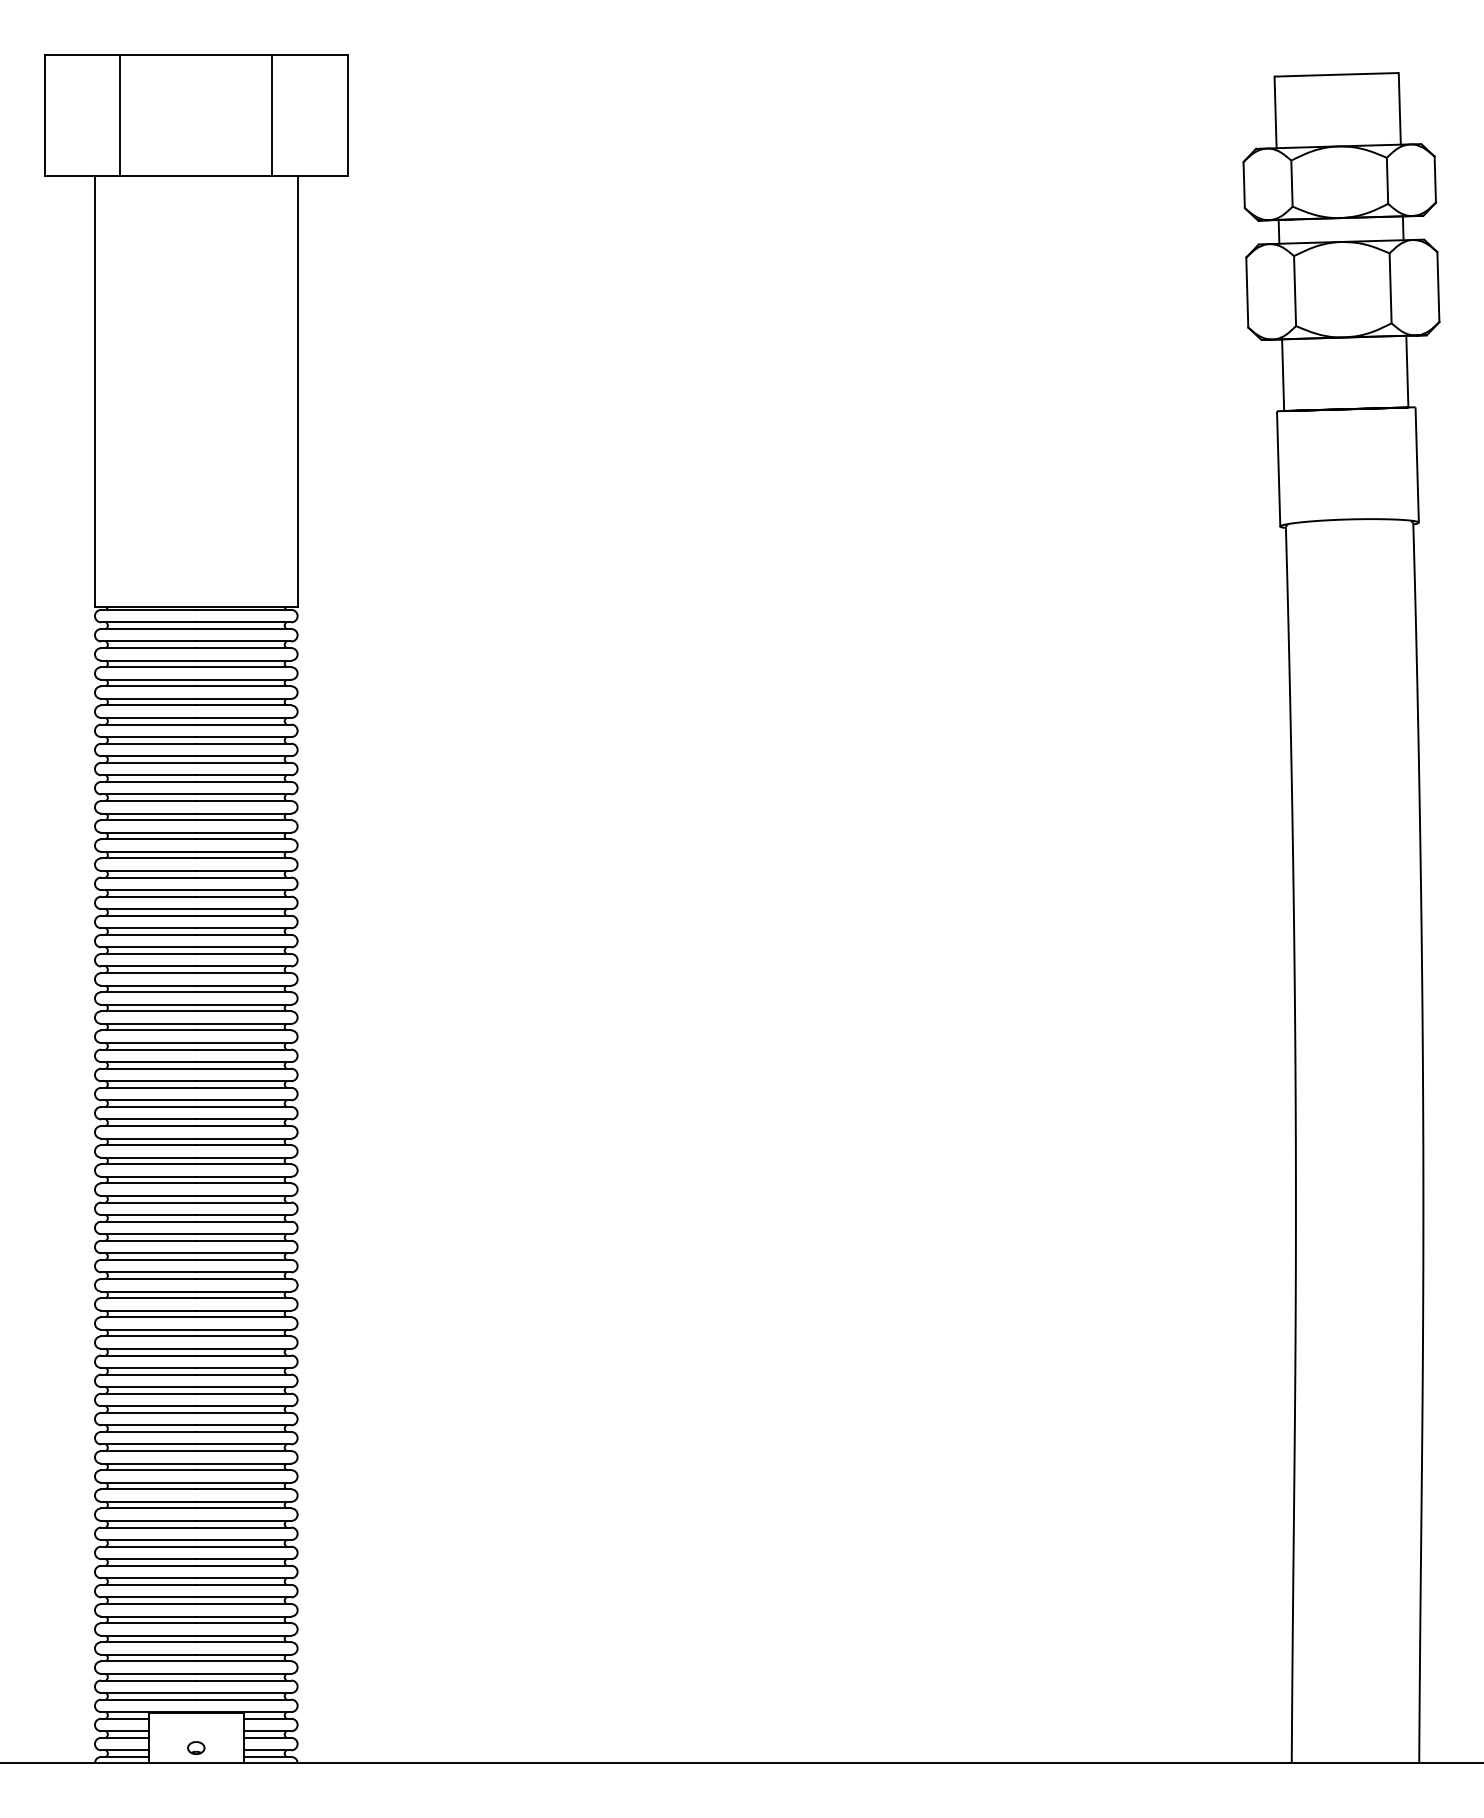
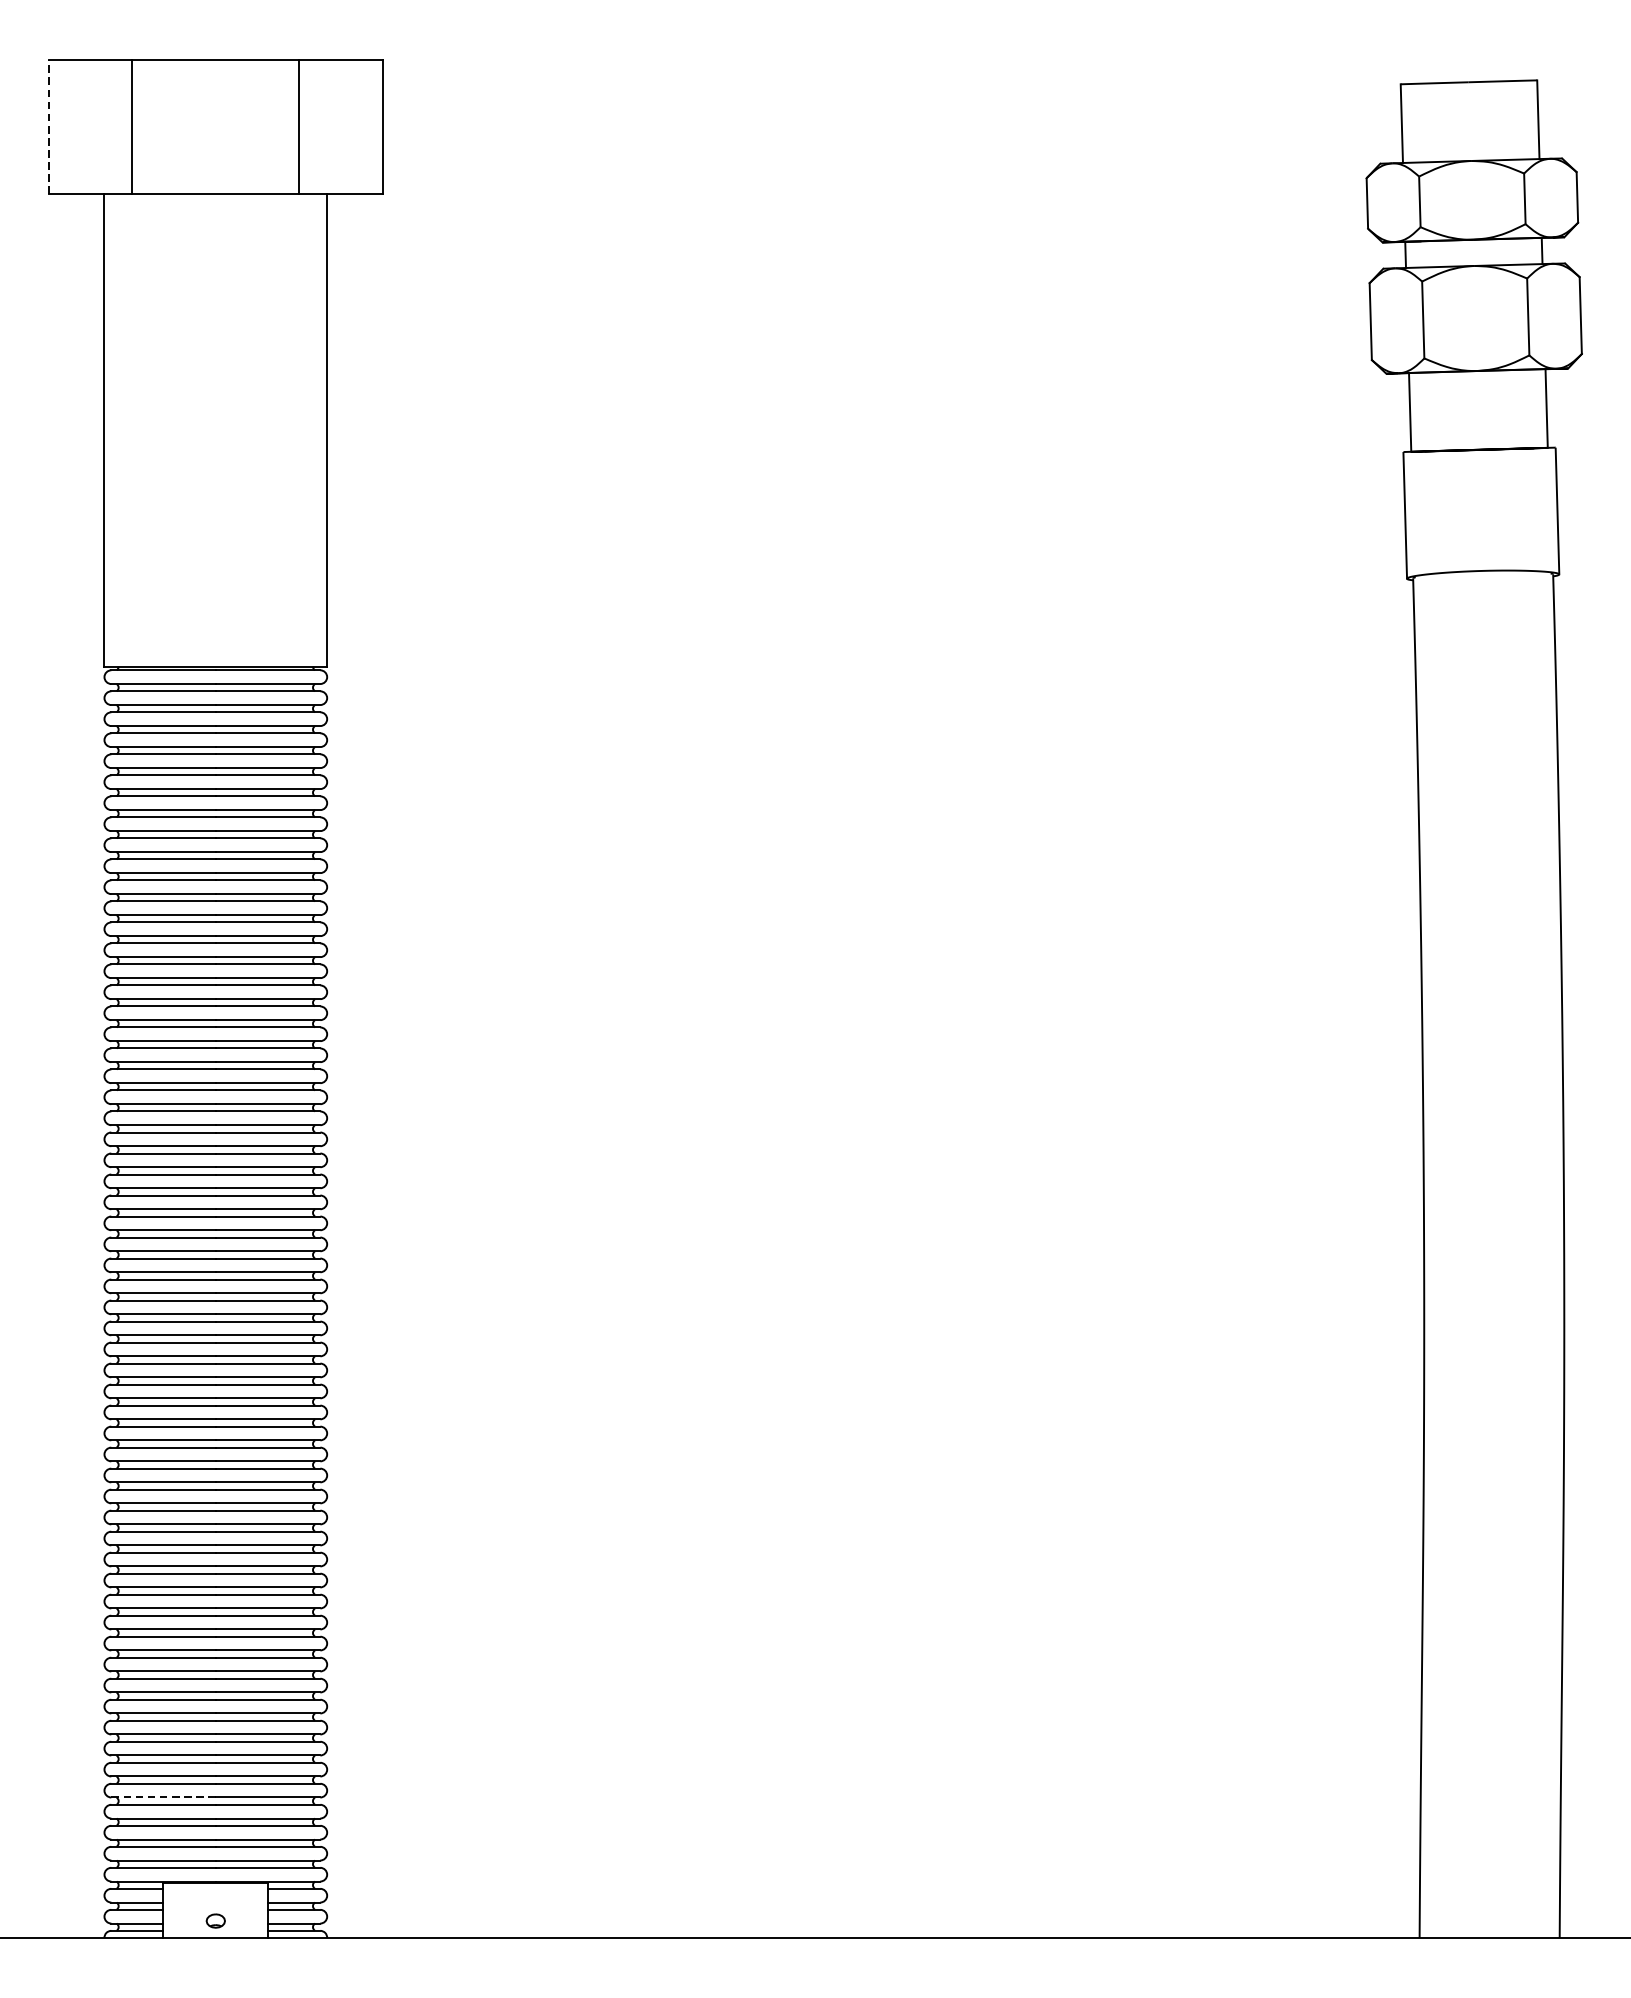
line: (44, 115) -> (49, 127), solid -> dashed
line: (148, 1635) -> (163, 1797), solid -> dashed

